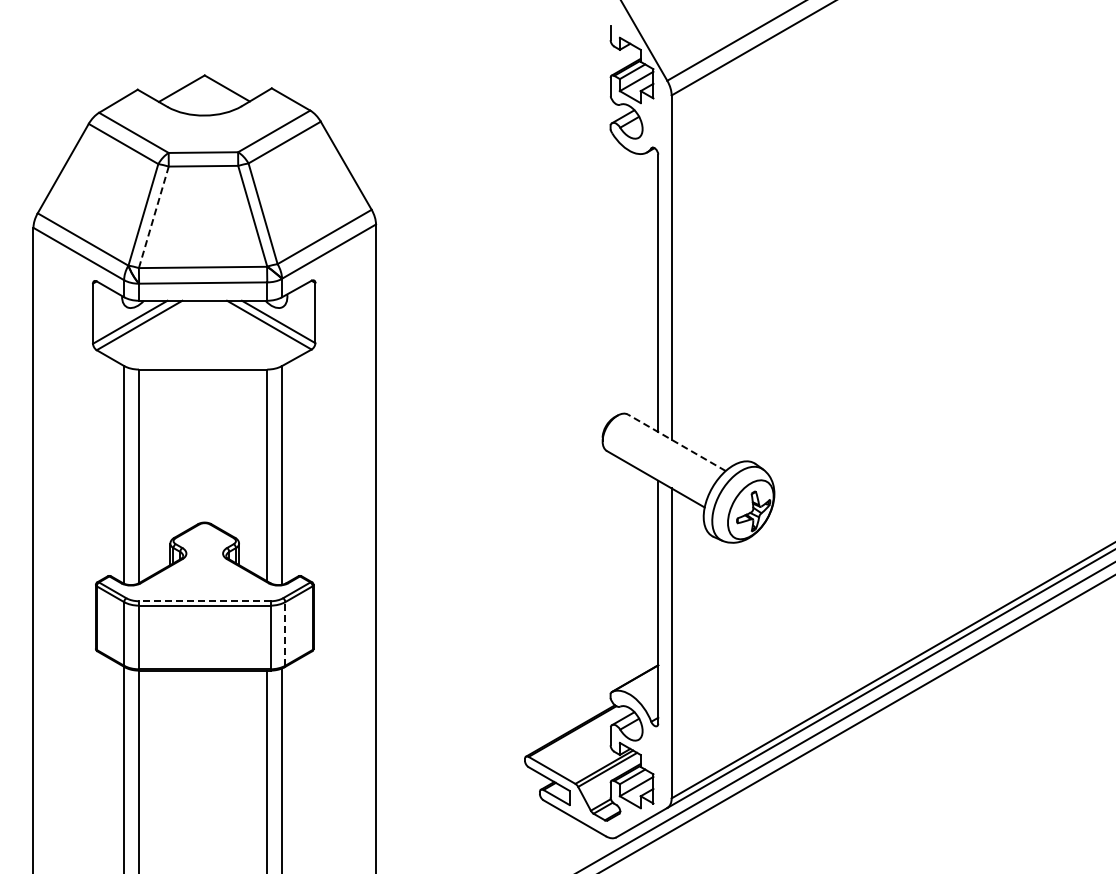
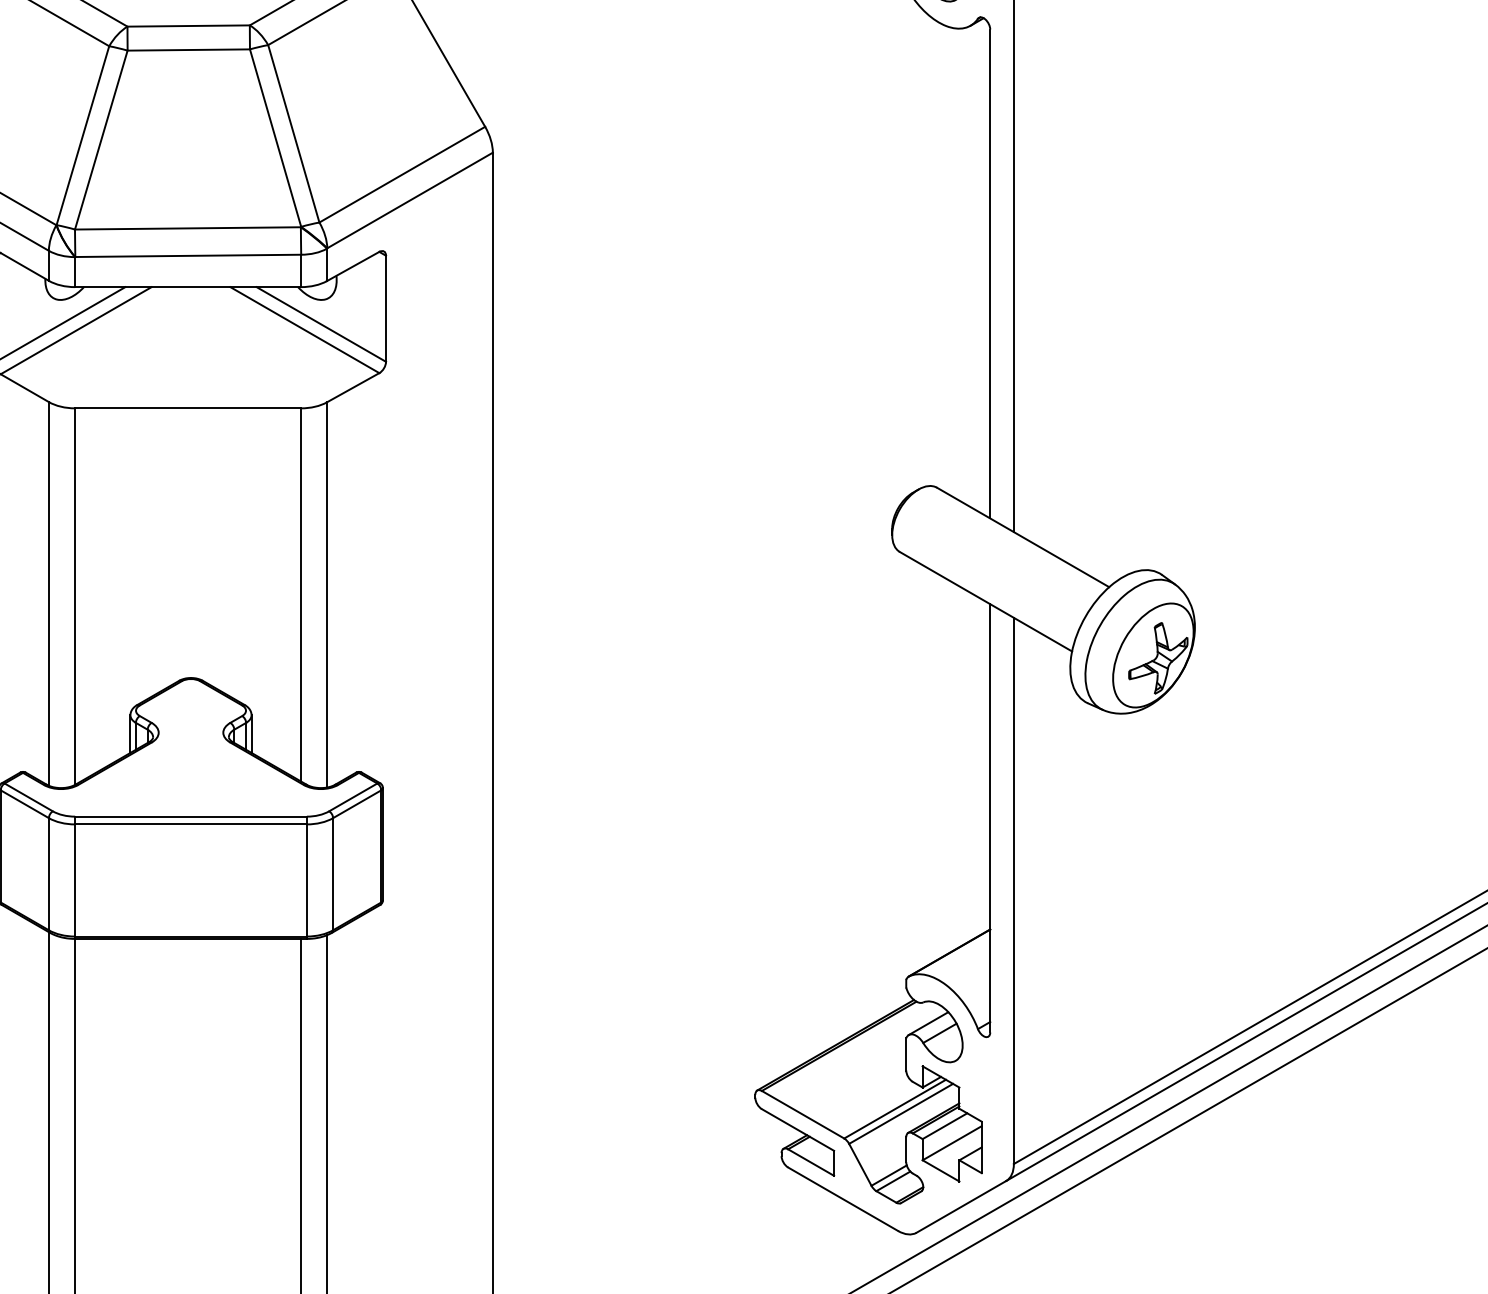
line: (153, 217) -> (100, 140), dashed -> solid
line: (676, 442) -> (1022, 536), dashed -> solid
line: (204, 601) -> (190, 817), dashed -> solid
line: (285, 633) -> (333, 873), dashed -> solid

